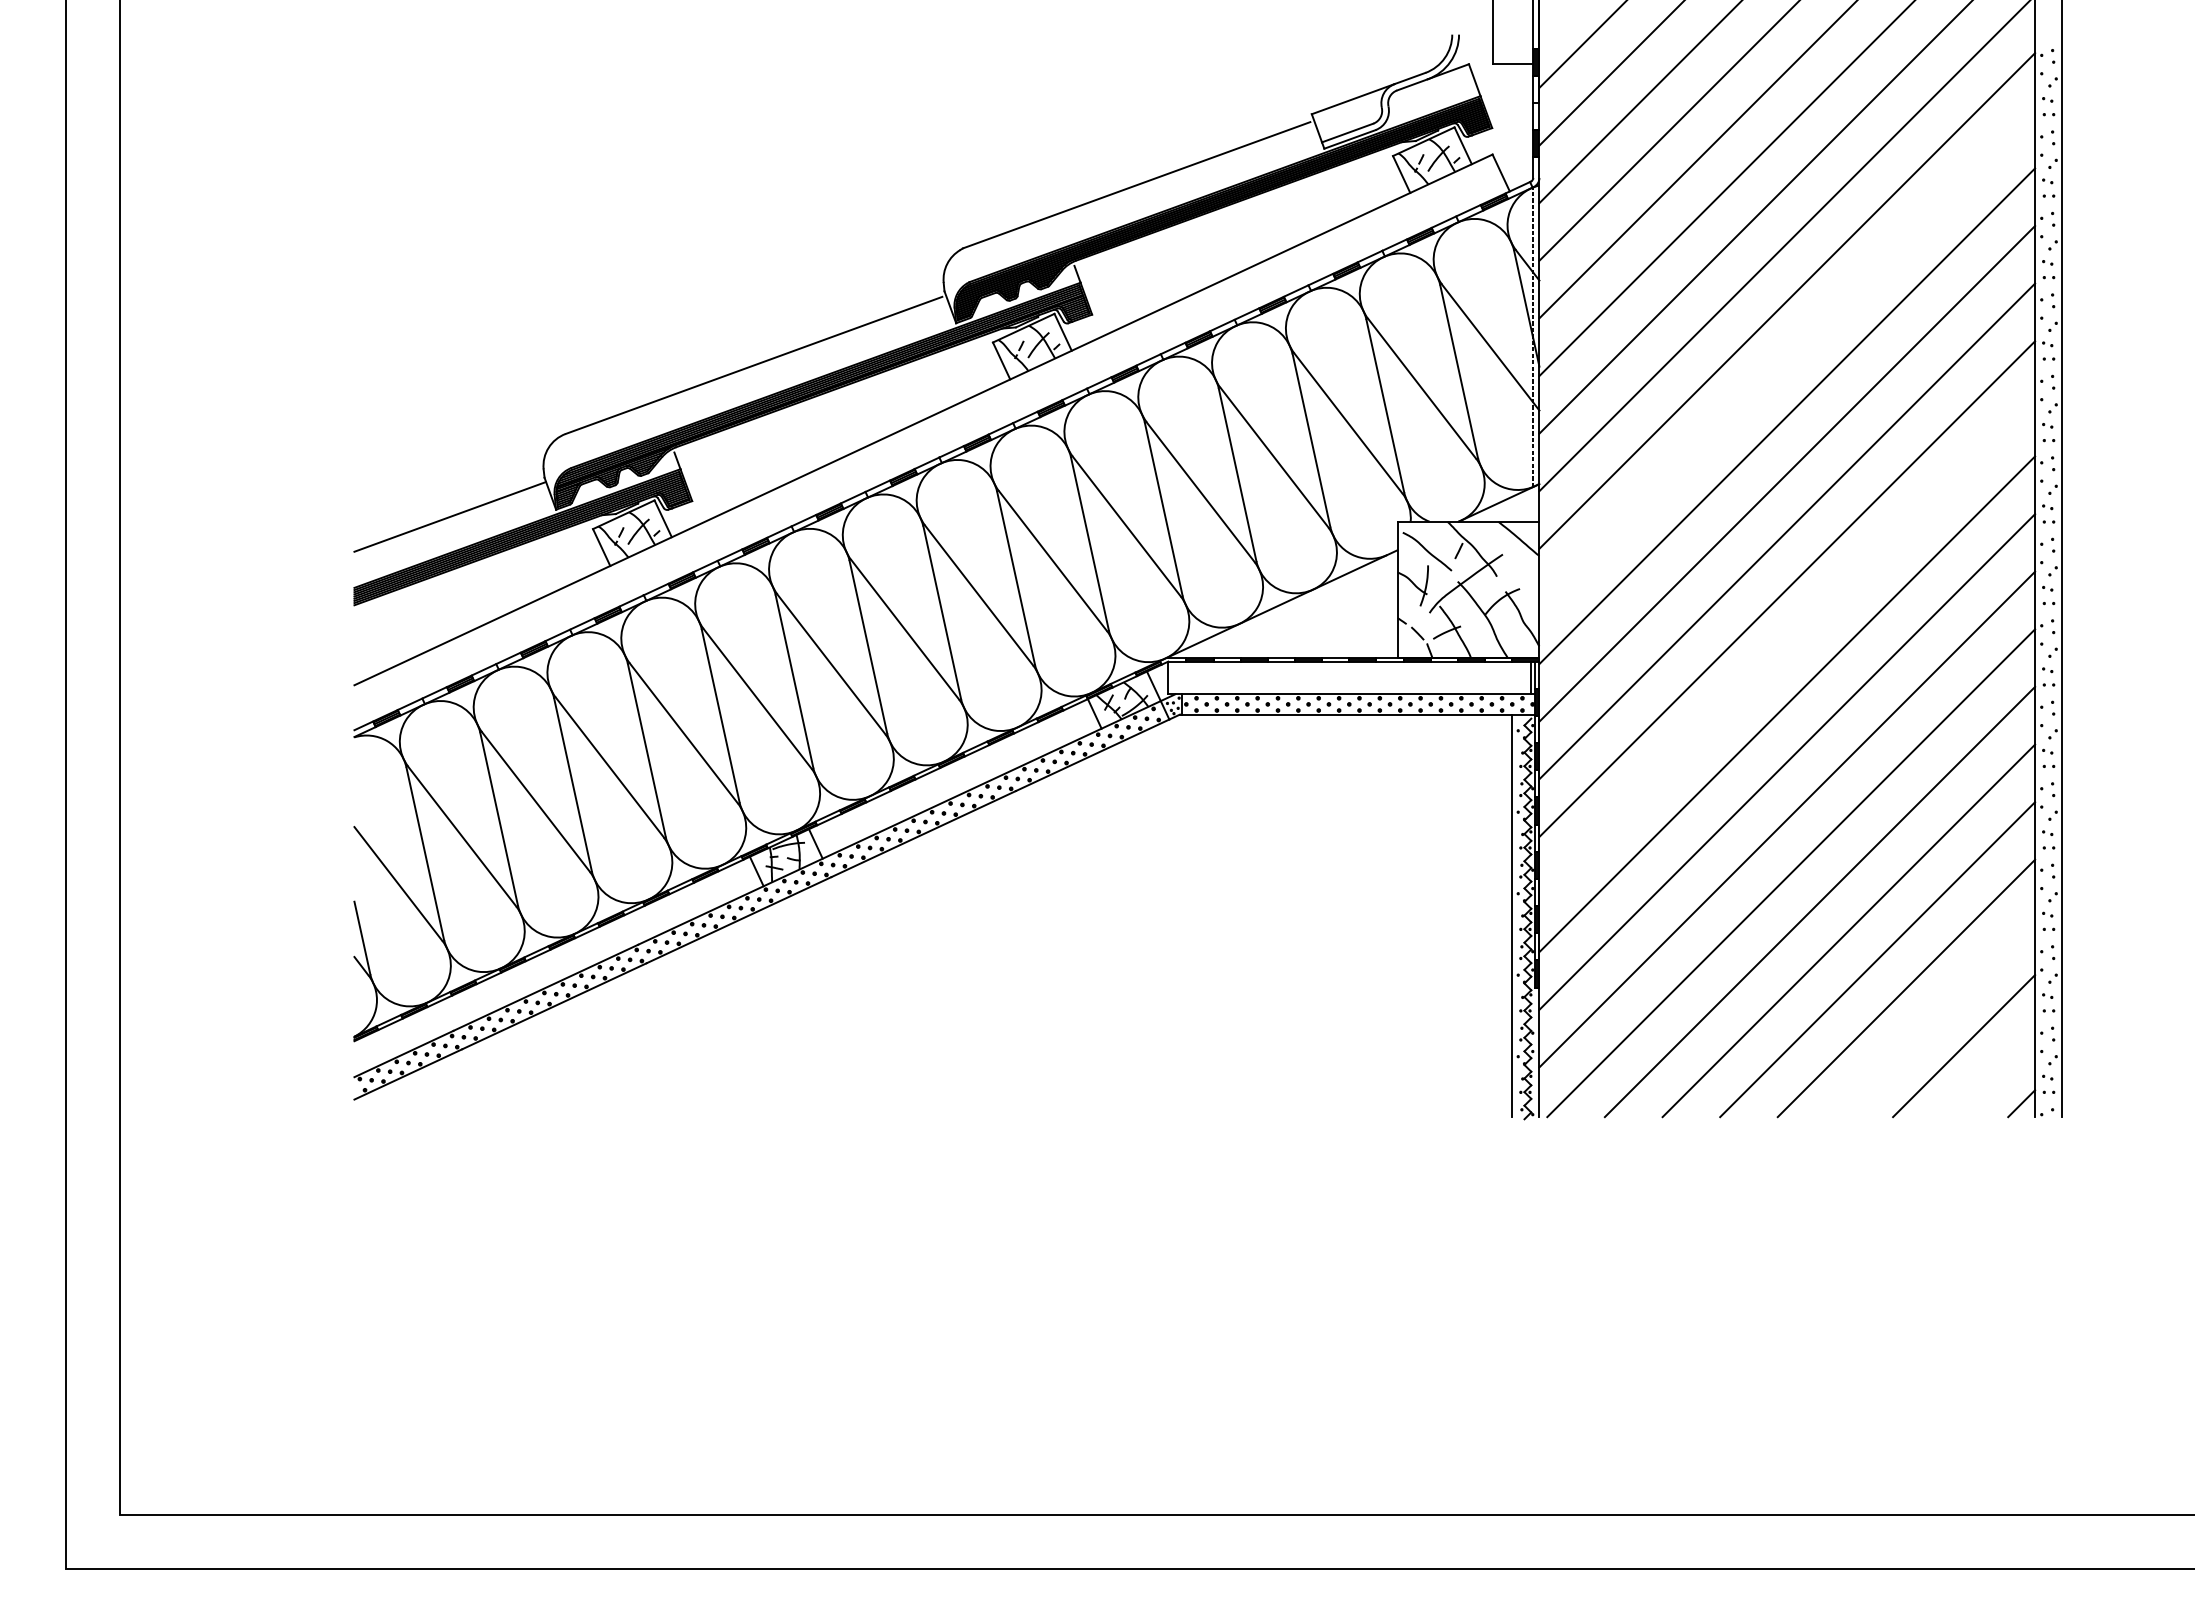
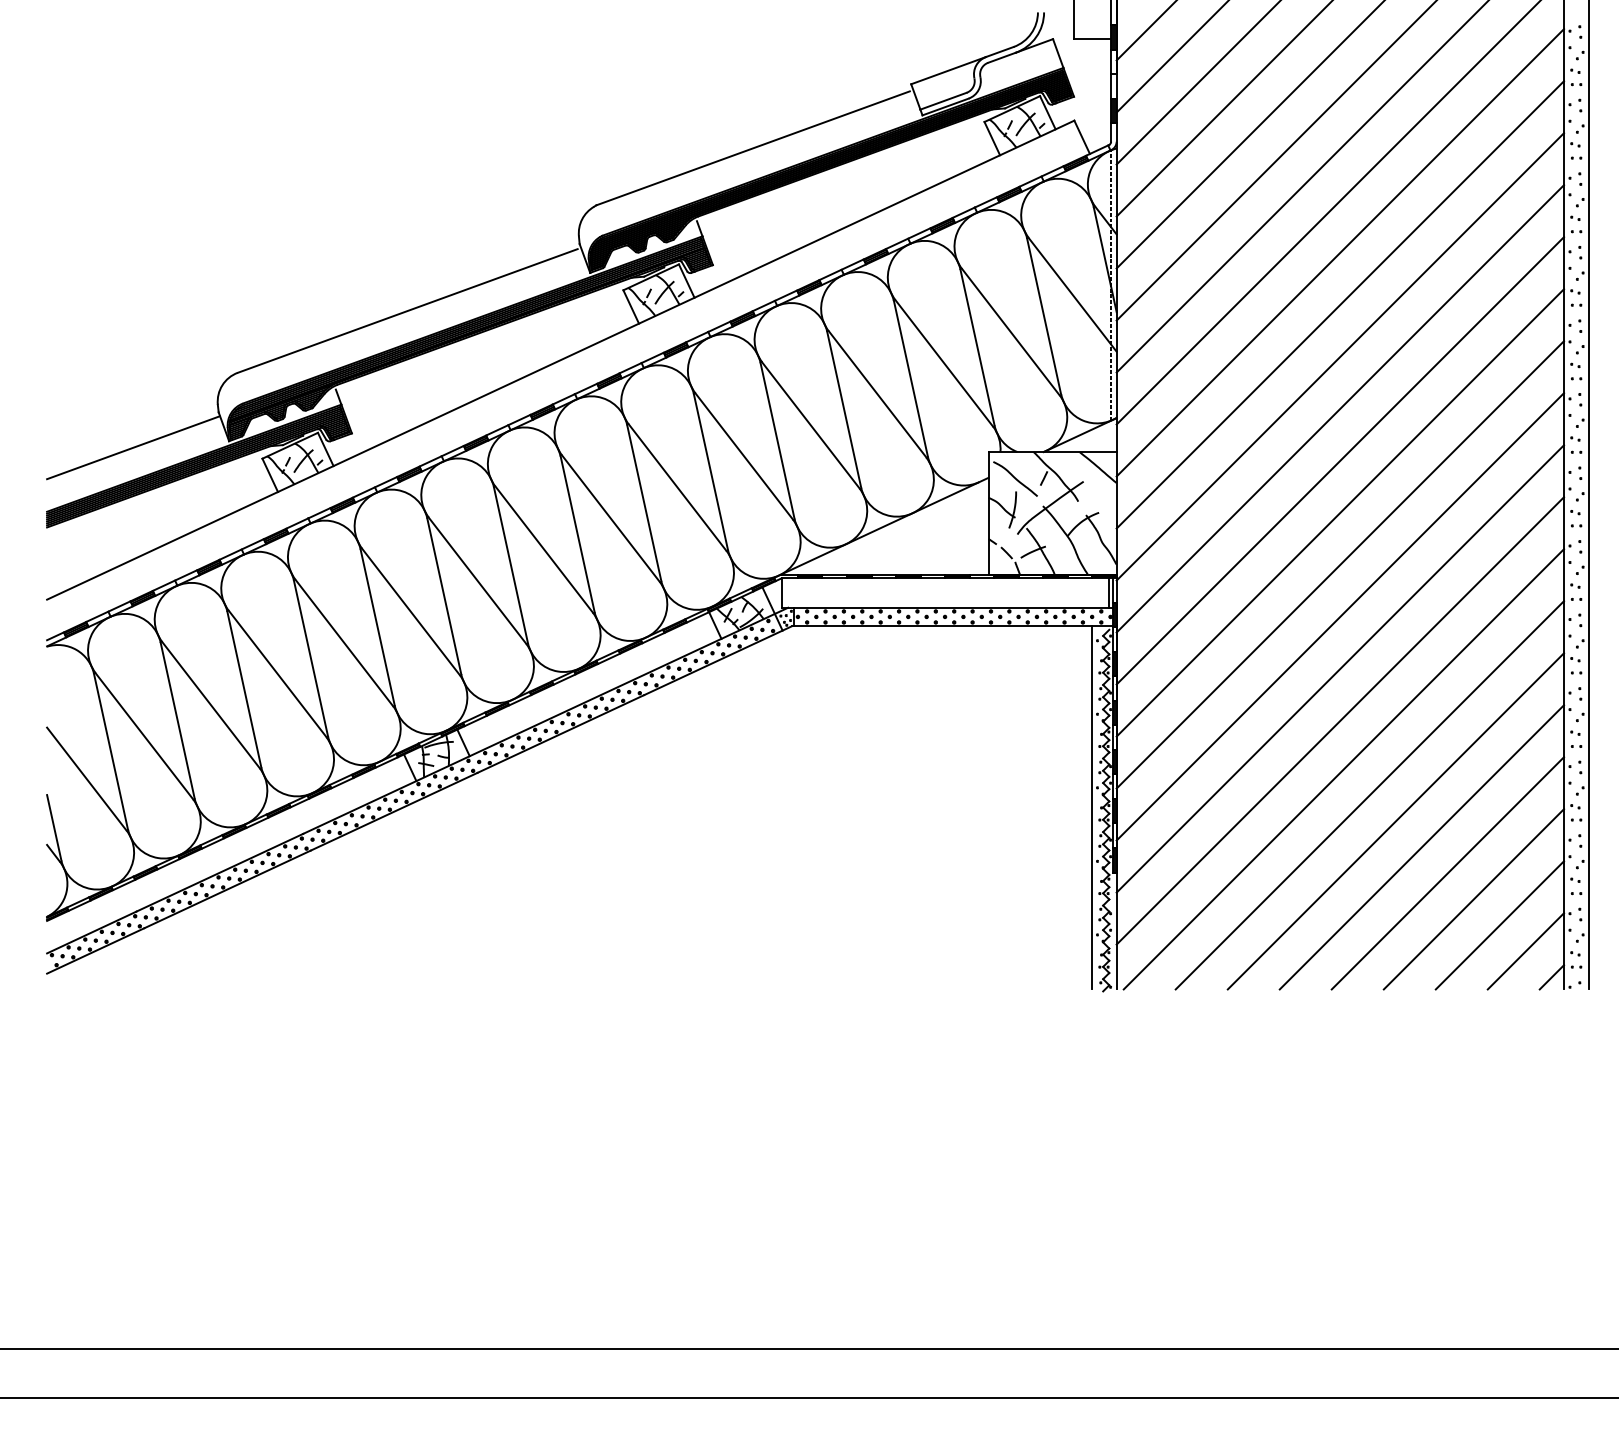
line: (1787, 358) -> (1340, 304), added
line: (1787, 646) -> (1340, 564), added
line: (1935, 1017) -> (1474, 899), added
line: (1992, 1074) -> (1525, 950), added

